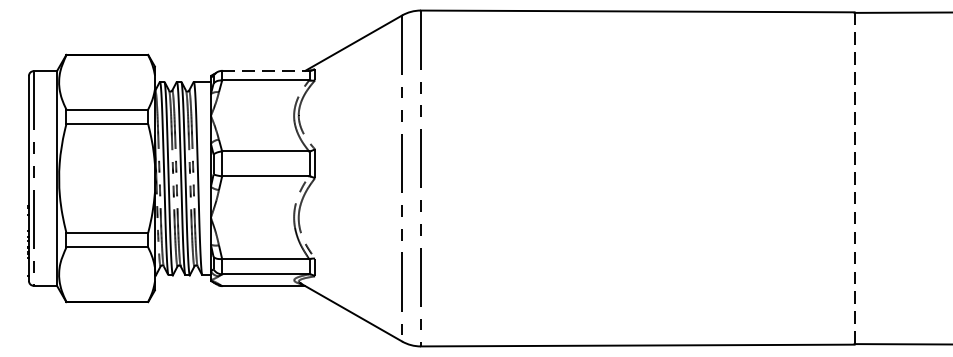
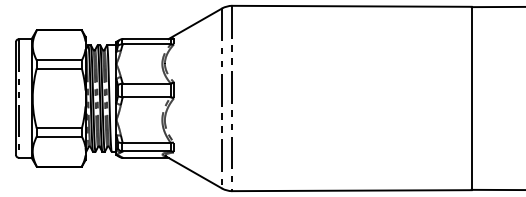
line: (265, 71) -> (146, 39), dashed -> solid
line: (854, 178) -> (471, 98), dashed -> solid

